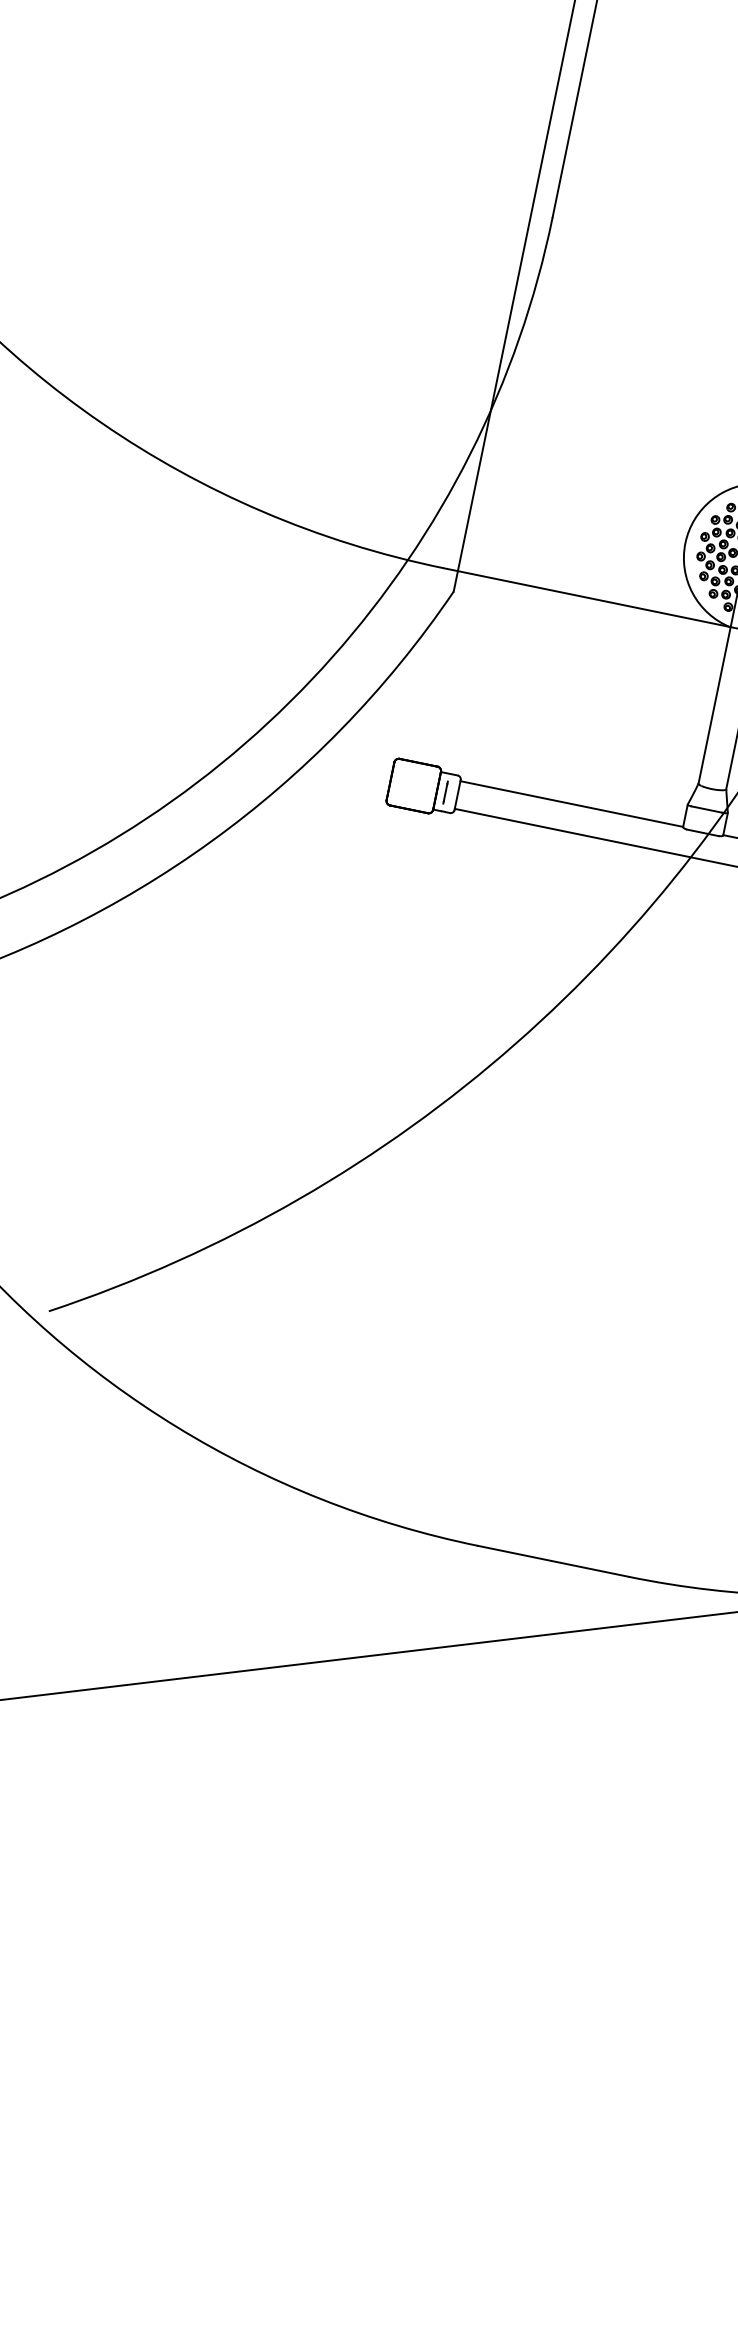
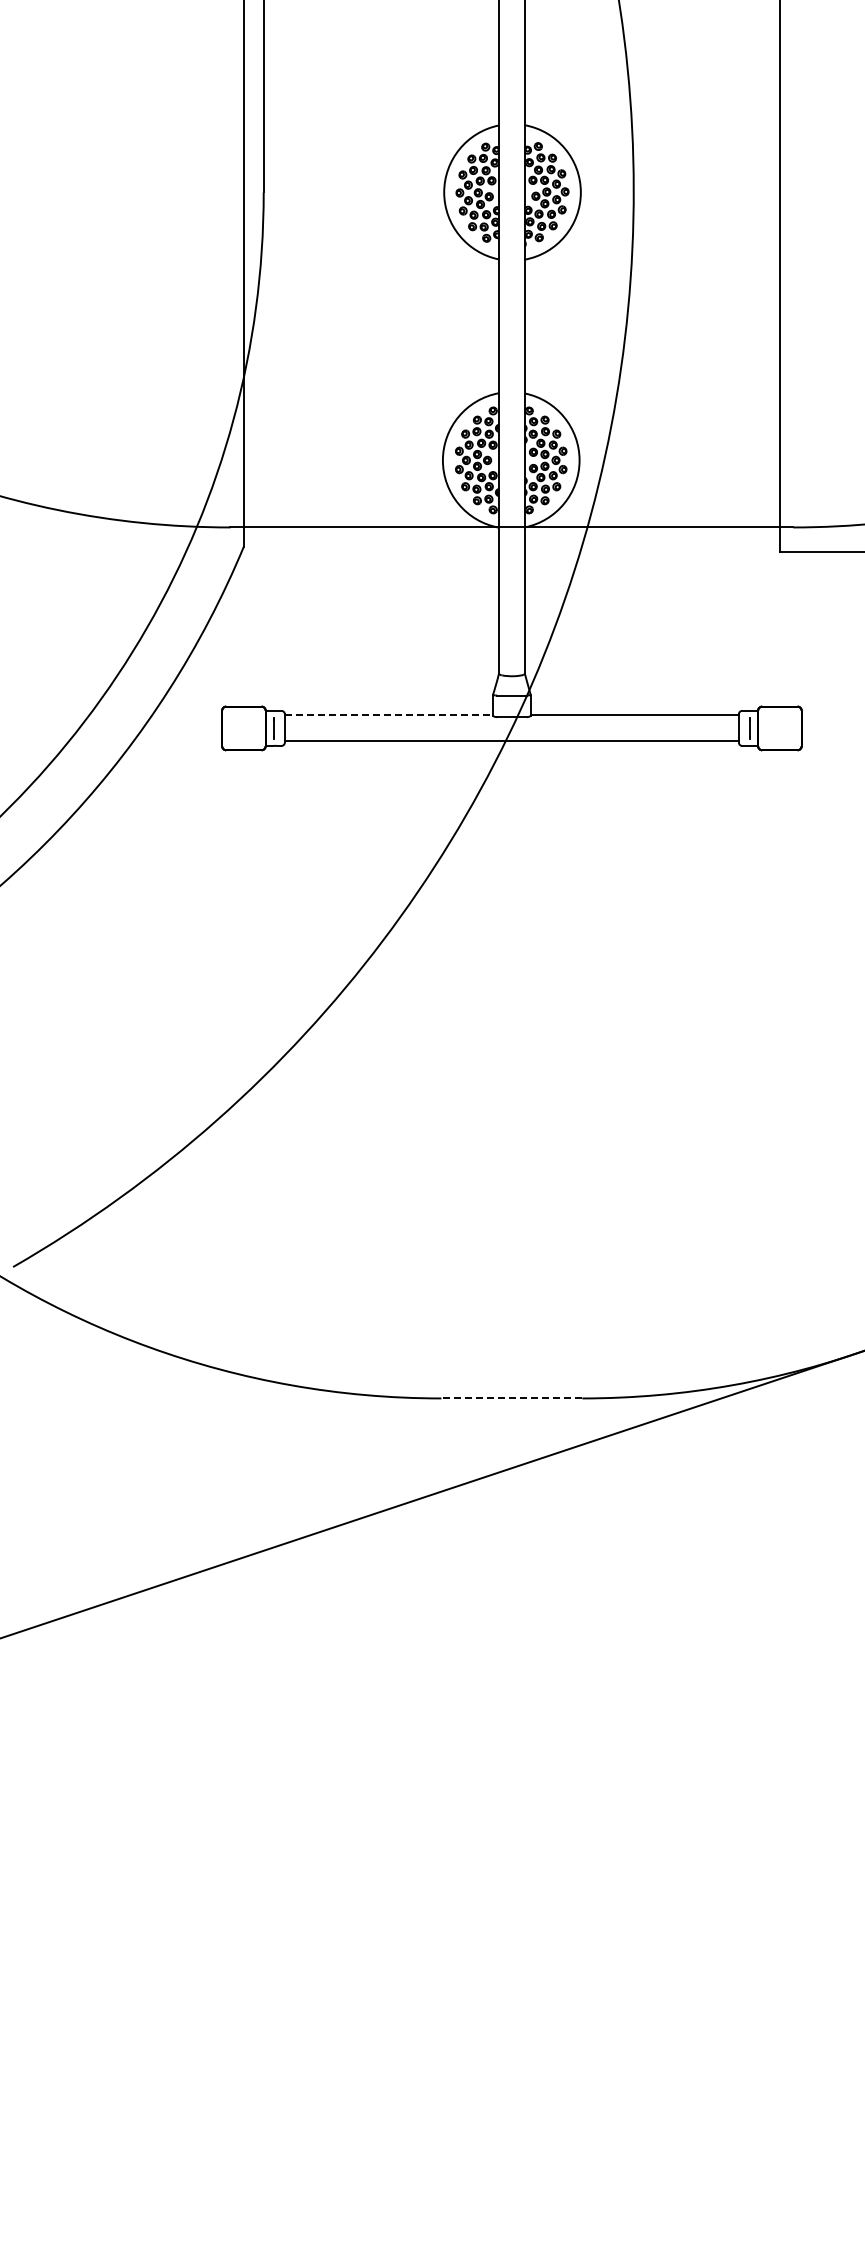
line: (572, 804) -> (389, 715), solid -> dashed
line: (552, 1561) -> (511, 1398), solid -> dashed

